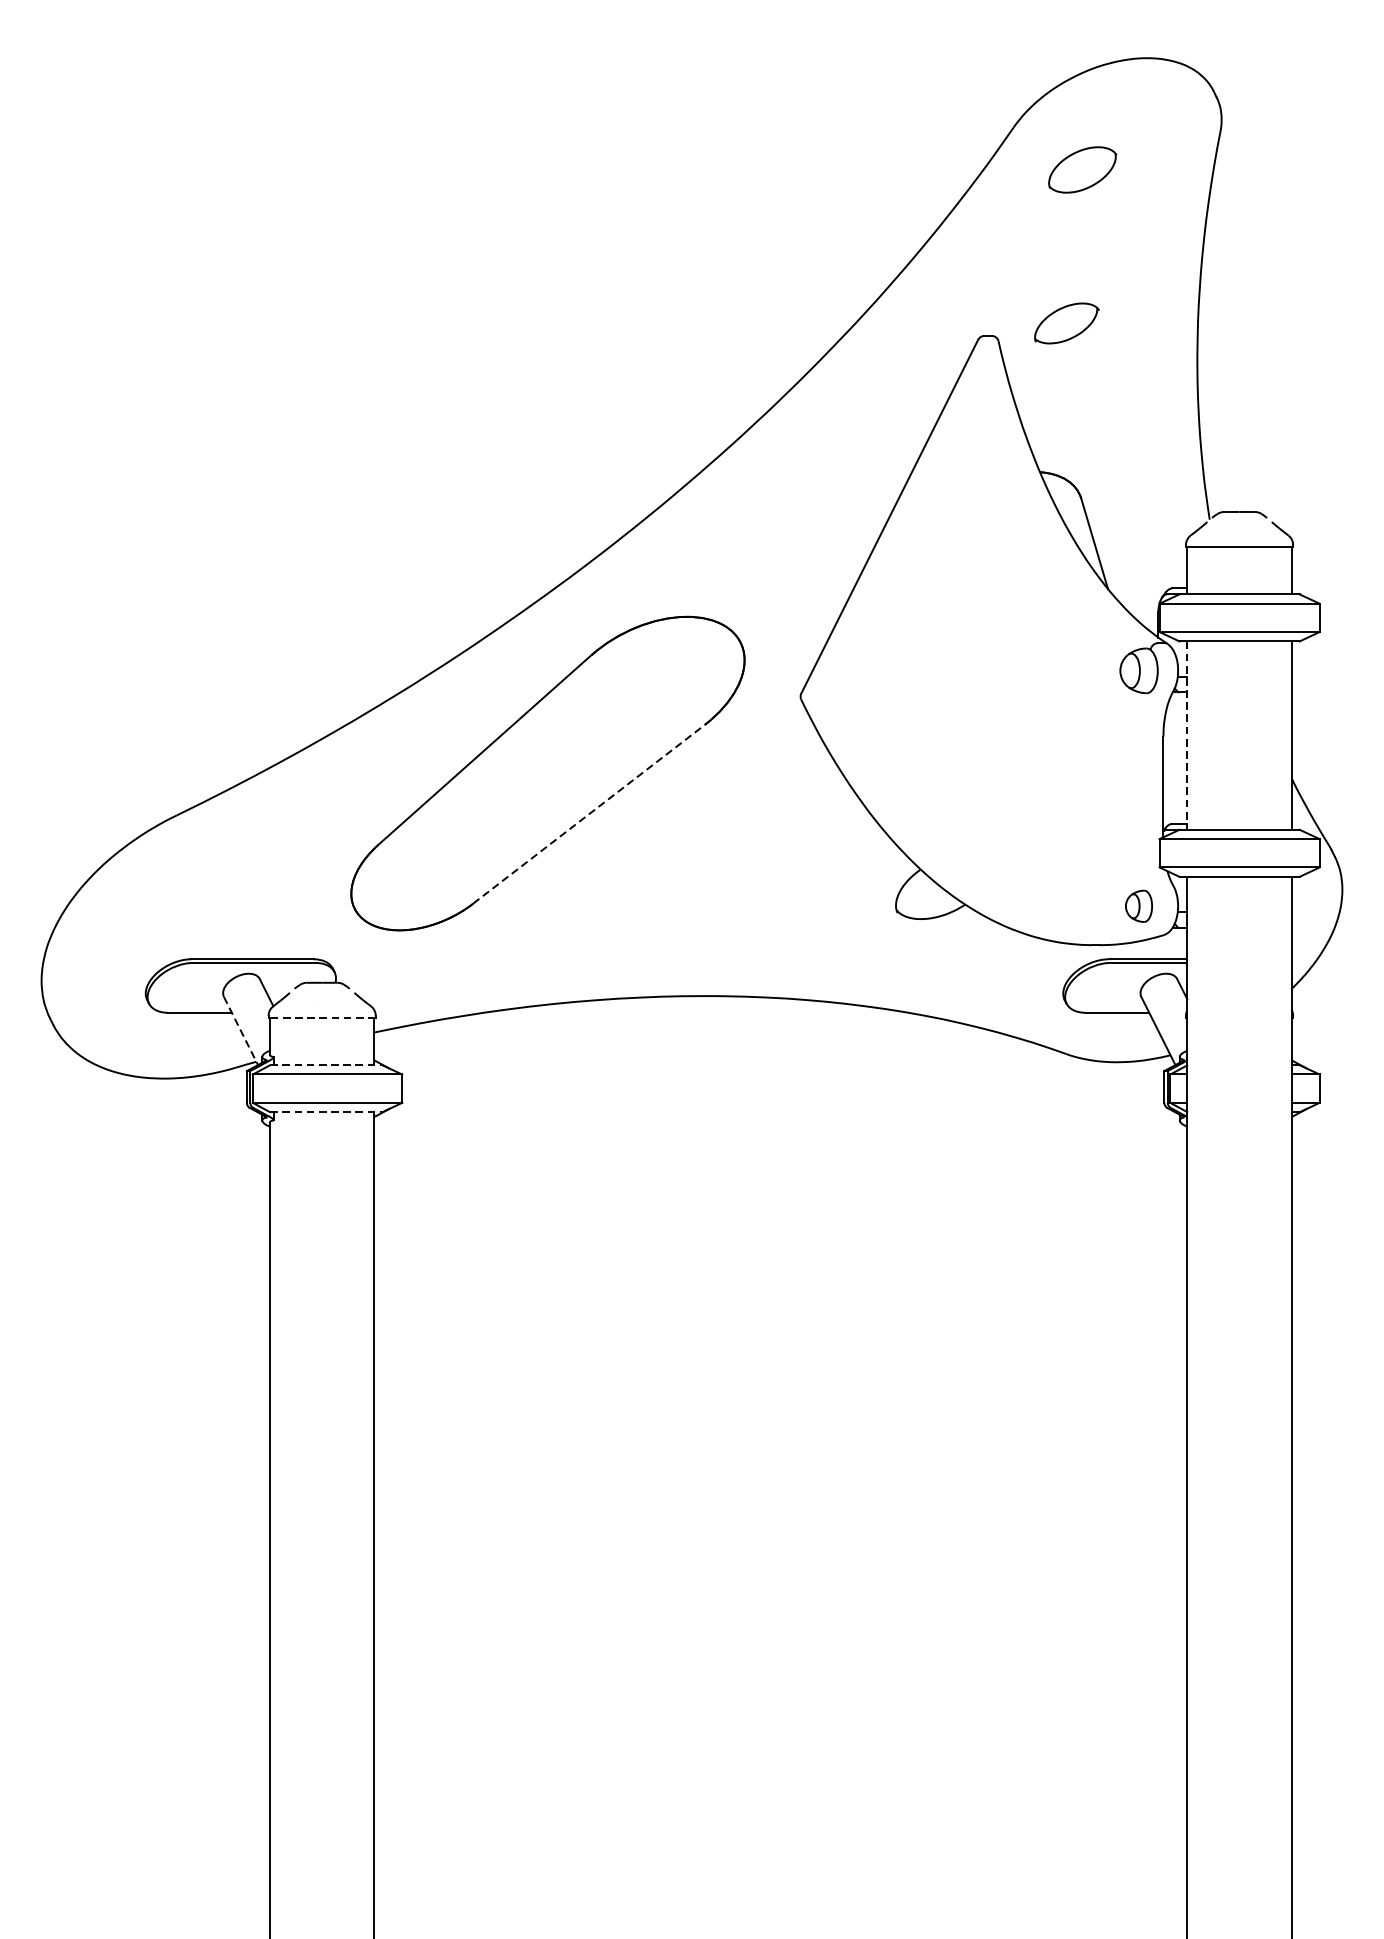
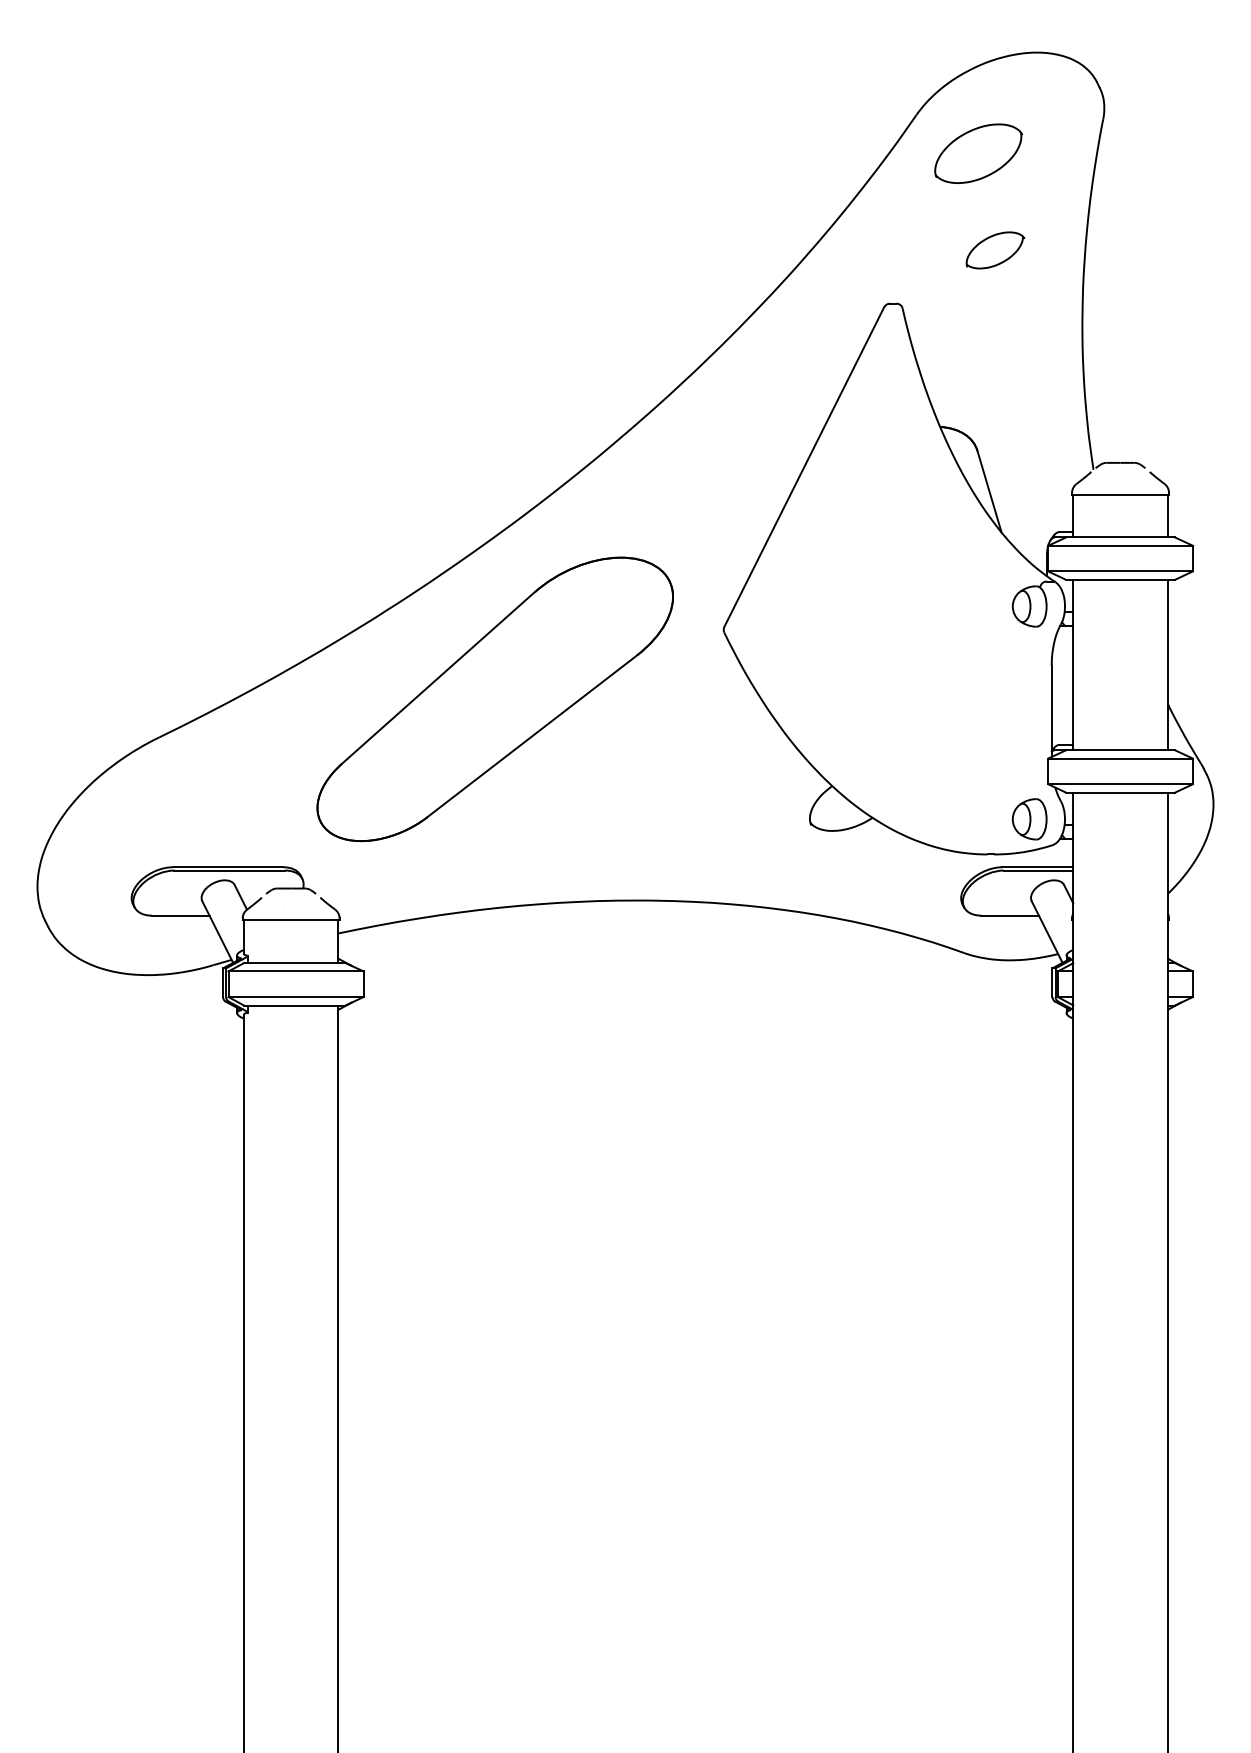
part: (1082, 169) -> (978, 153), size x1.43
part: (1066, 323) -> (995, 250), moved
line: (1187, 736) -> (1073, 665), dashed -> solid
line: (589, 813) -> (532, 735), dashed -> solid
part: (1138, 906) -> (1029, 819), size x1.43
line: (321, 1018) -> (290, 920), dashed -> solid
line: (240, 1031) -> (217, 932), dashed -> solid
line: (325, 1065) -> (294, 963), dashed -> solid
line: (325, 1112) -> (294, 1005), dashed -> solid

